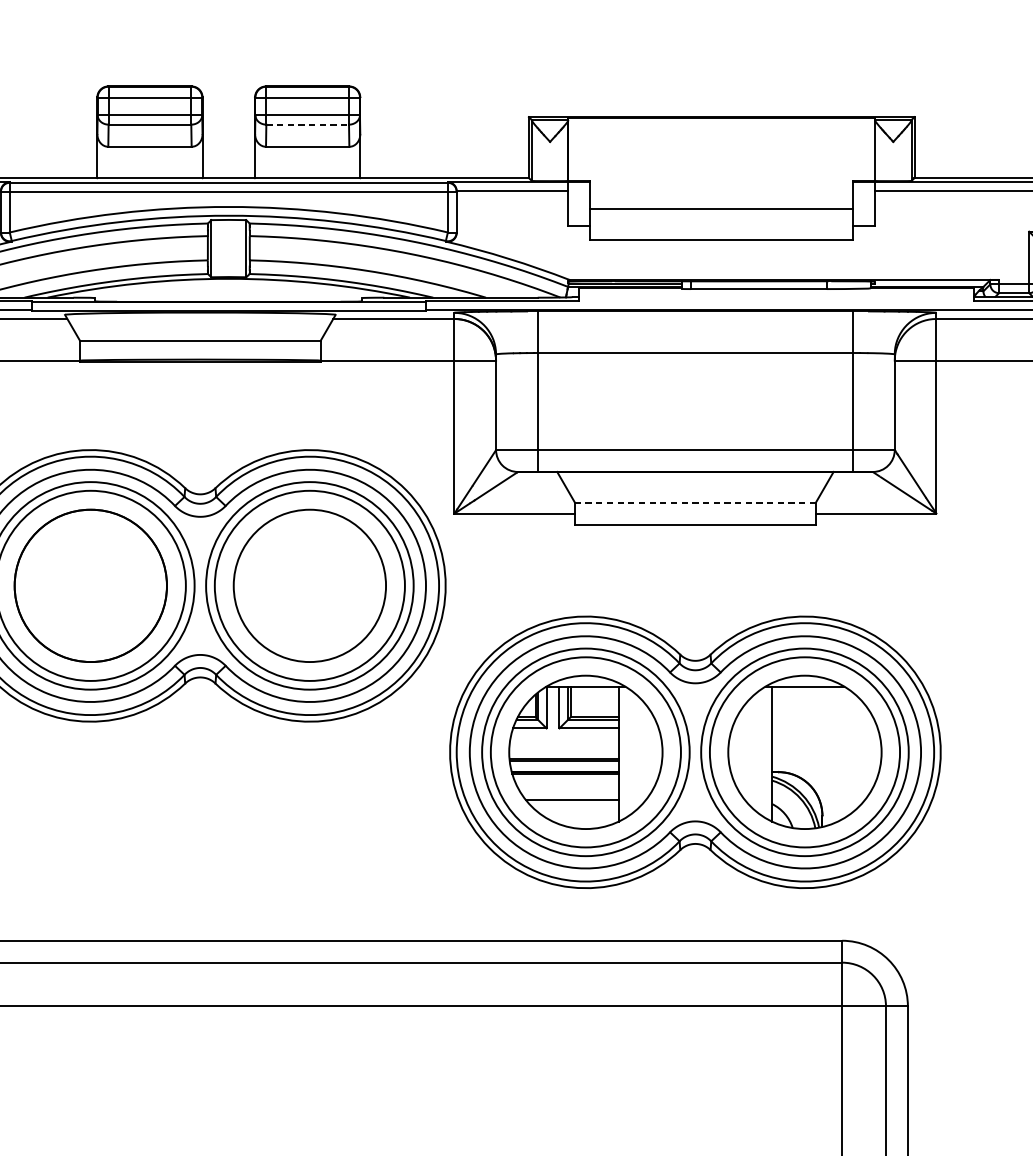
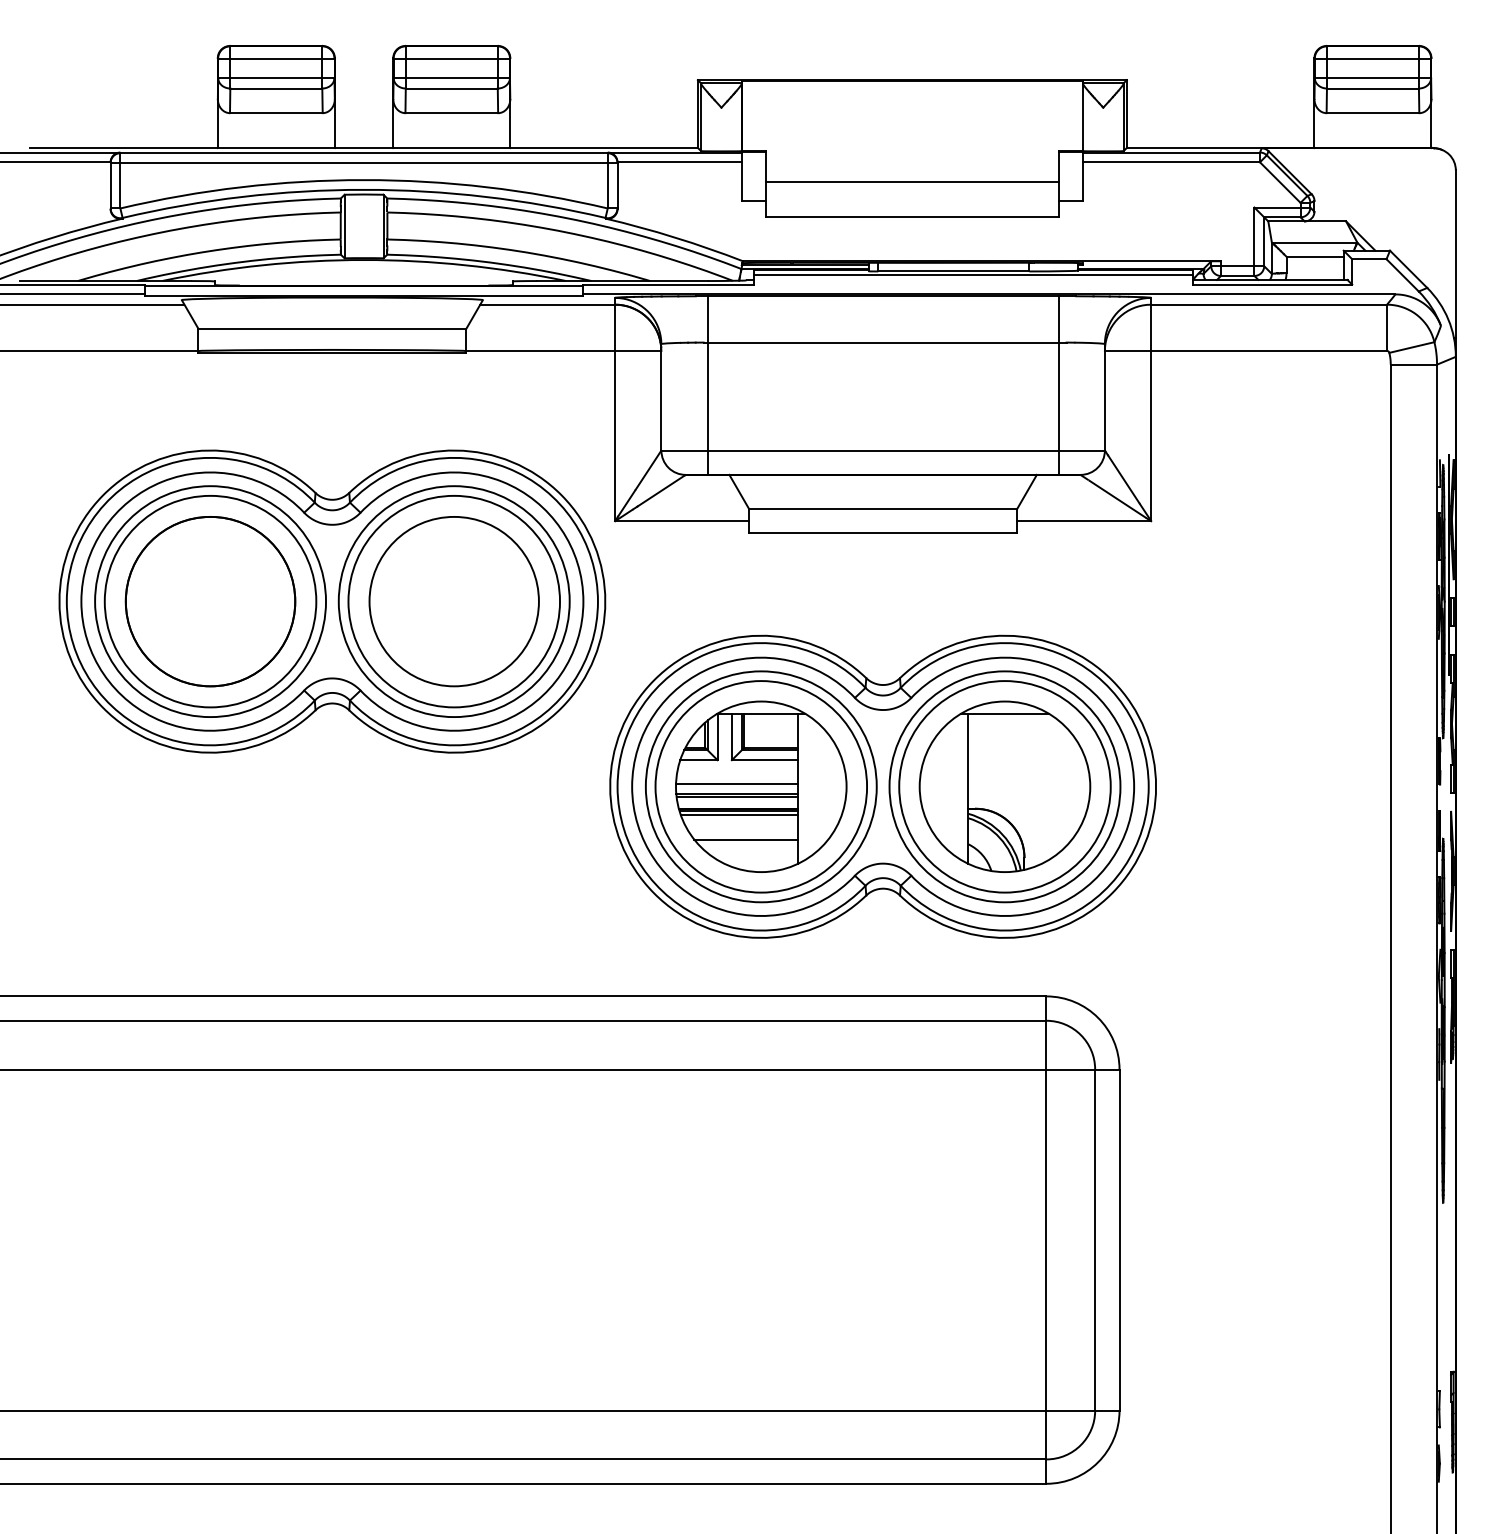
line: (307, 124) -> (451, 88), dashed -> solid
line: (775, 291) -> (972, 274), added
line: (694, 503) -> (882, 509), dashed -> solid
line: (563, 750) -> (736, 784), added
line: (566, 778) -> (739, 815), added

